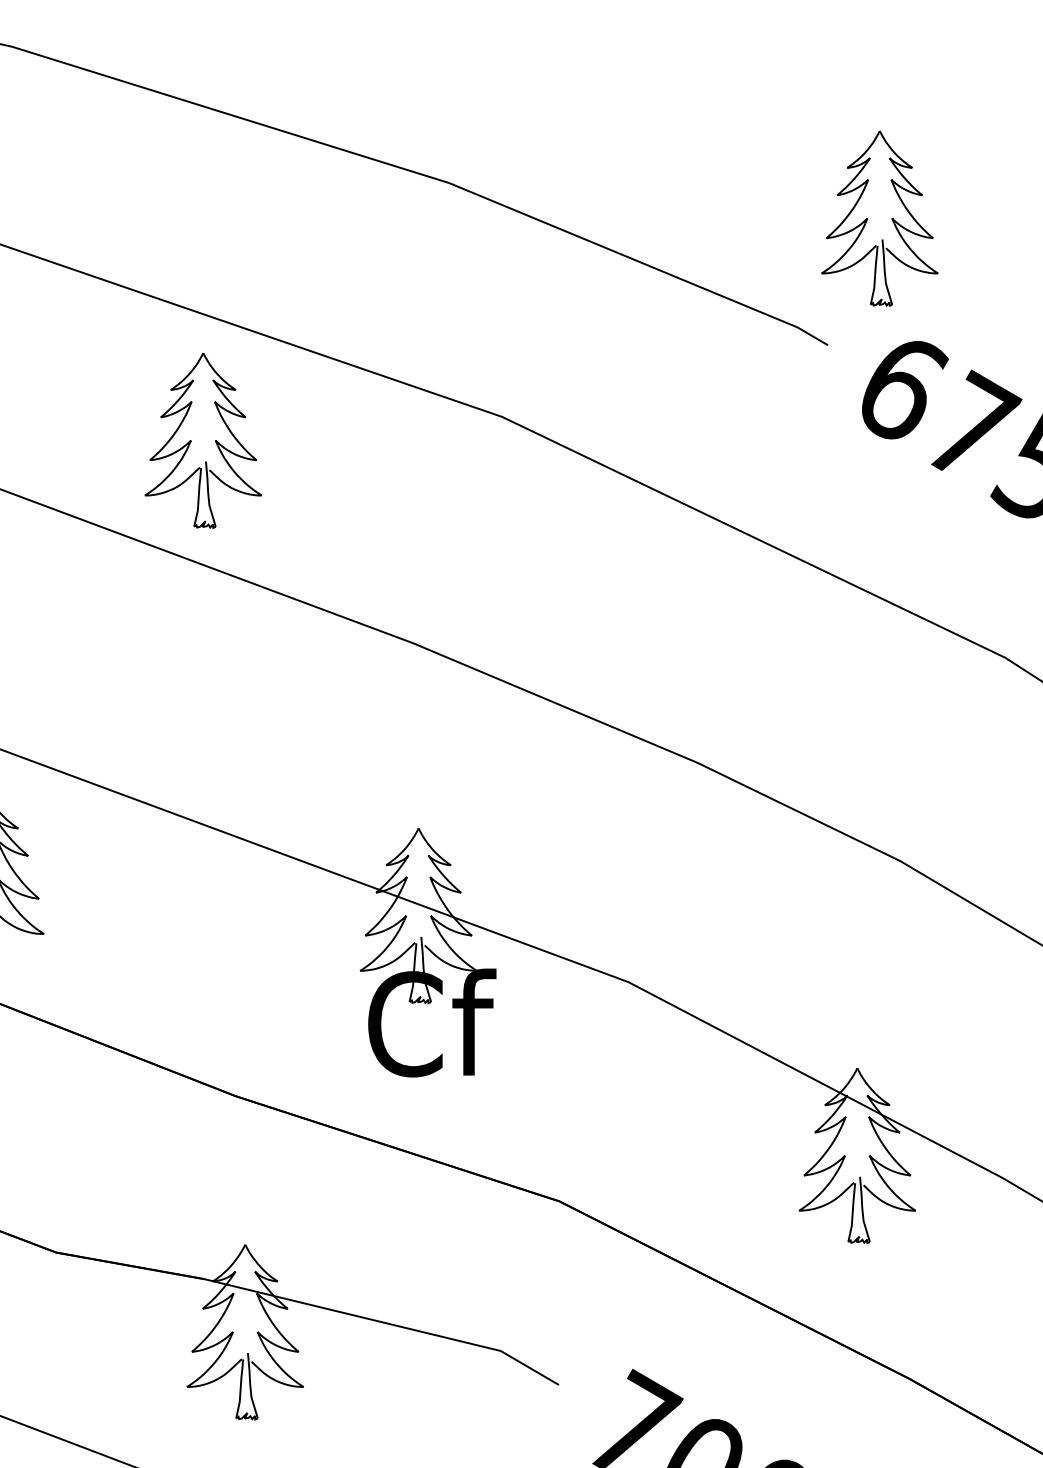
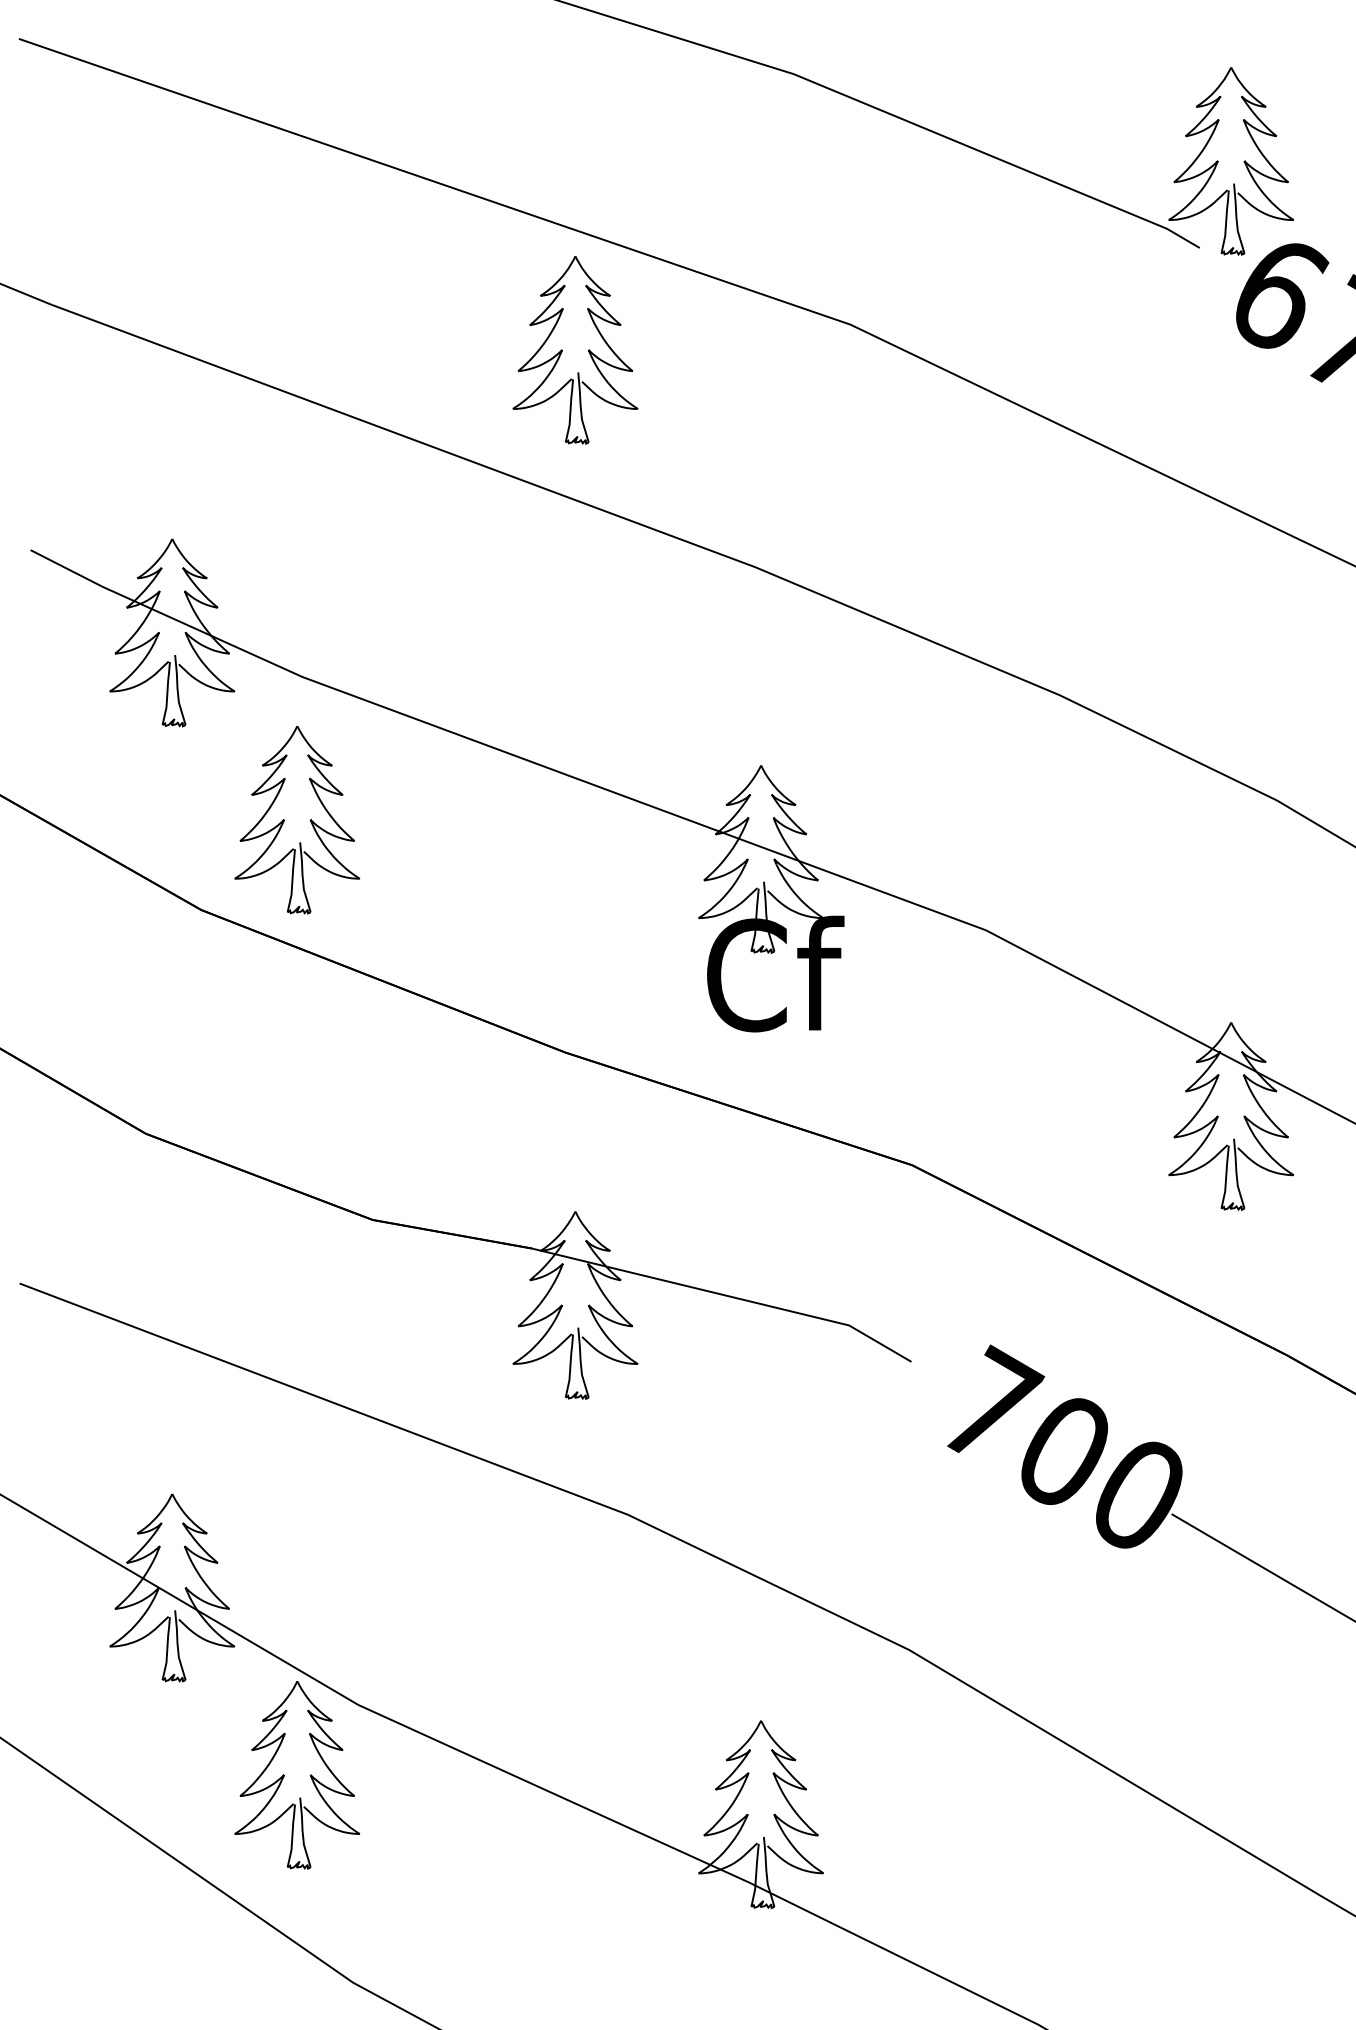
part: (891, 218) -> (1243, 161), moved
part: (203, 440) -> (575, 350), moved

